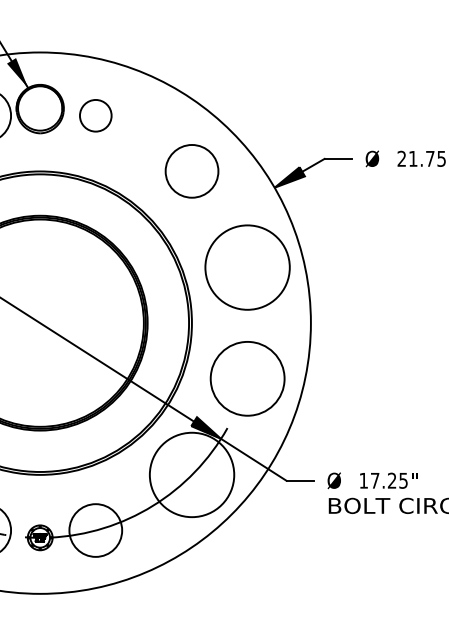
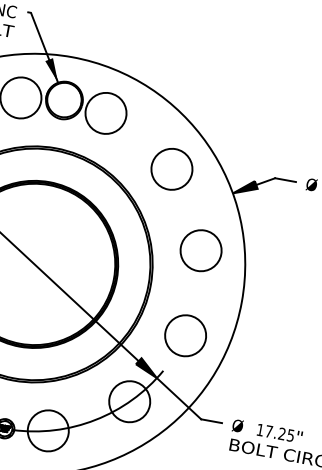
circle: (95, 115) -> (105, 113), size x1.67
circle: (247, 267) -> (201, 250), size x0.62
circle: (247, 378) -> (185, 335), size x0.71
circle: (191, 474) -> (129, 401), size x0.62

